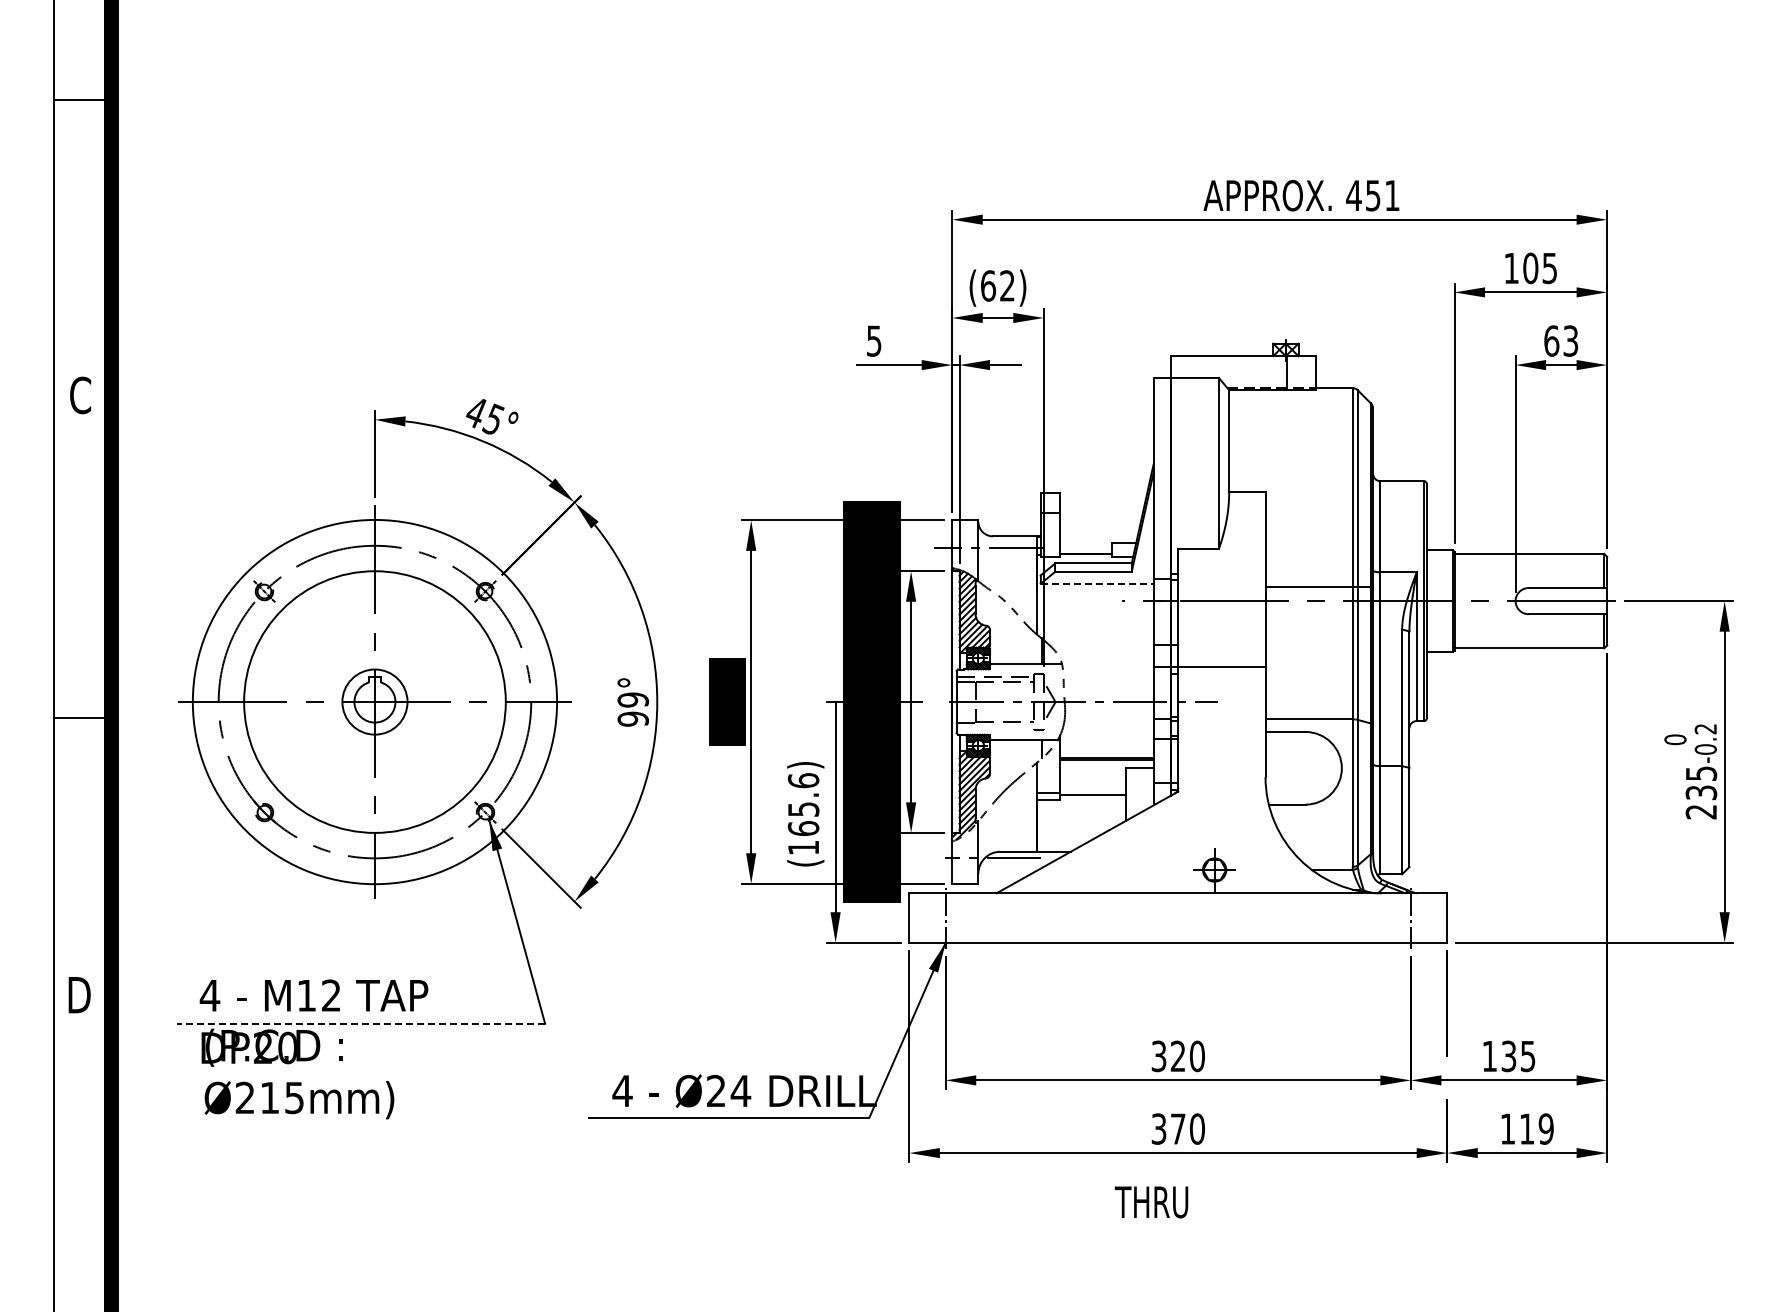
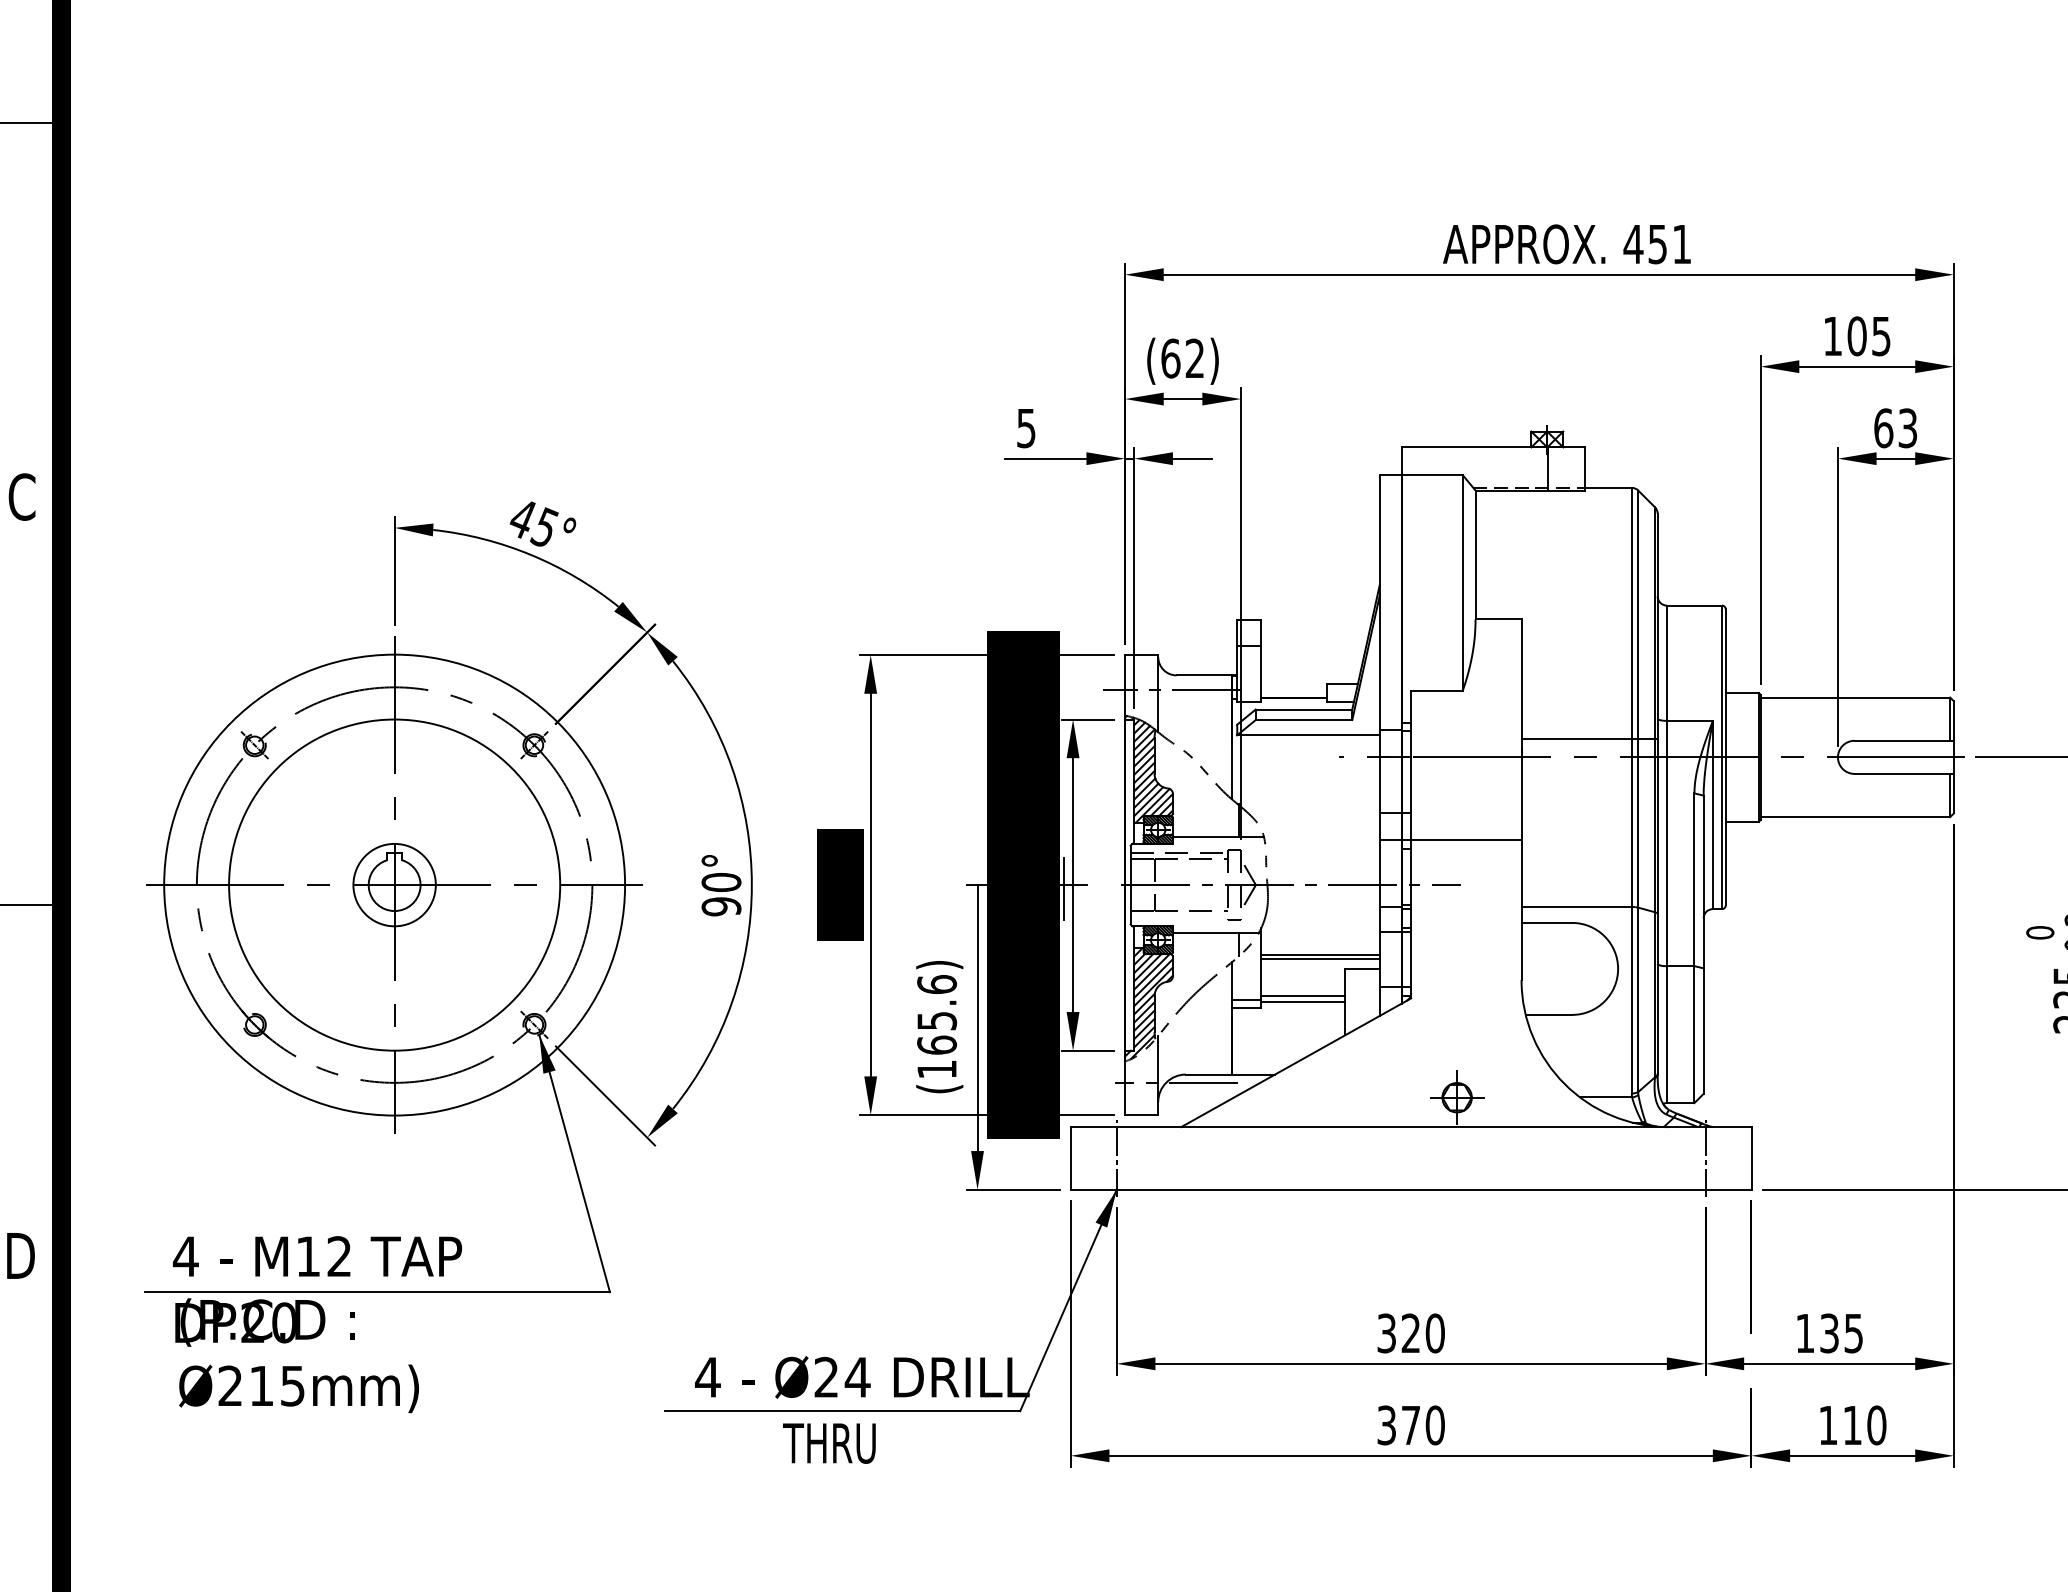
line: (1097, 583) -> (1308, 735), dashed -> solid
text: (633, 699) -> (721, 881), 99° -> 90°
line: (904, 704) -> (1064, 888), added
line: (1092, 789) -> (1302, 995), added
line: (361, 1023) -> (377, 1291), dashed -> solid
text: (1545, 1128) -> (1875, 1424), 119 -> 110
text: (1151, 1202) -> (829, 1443), moved

